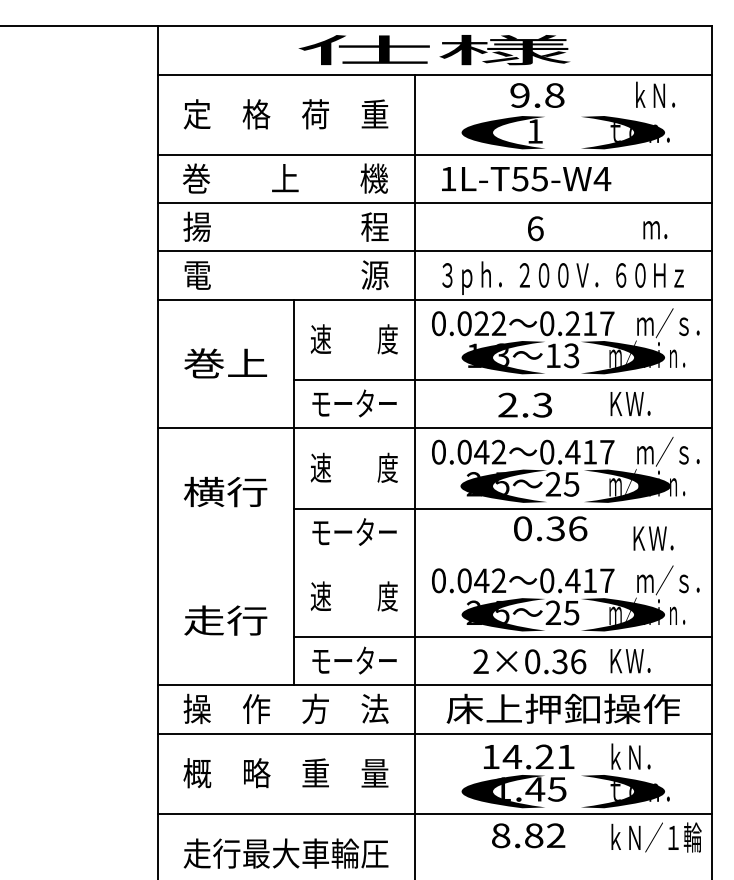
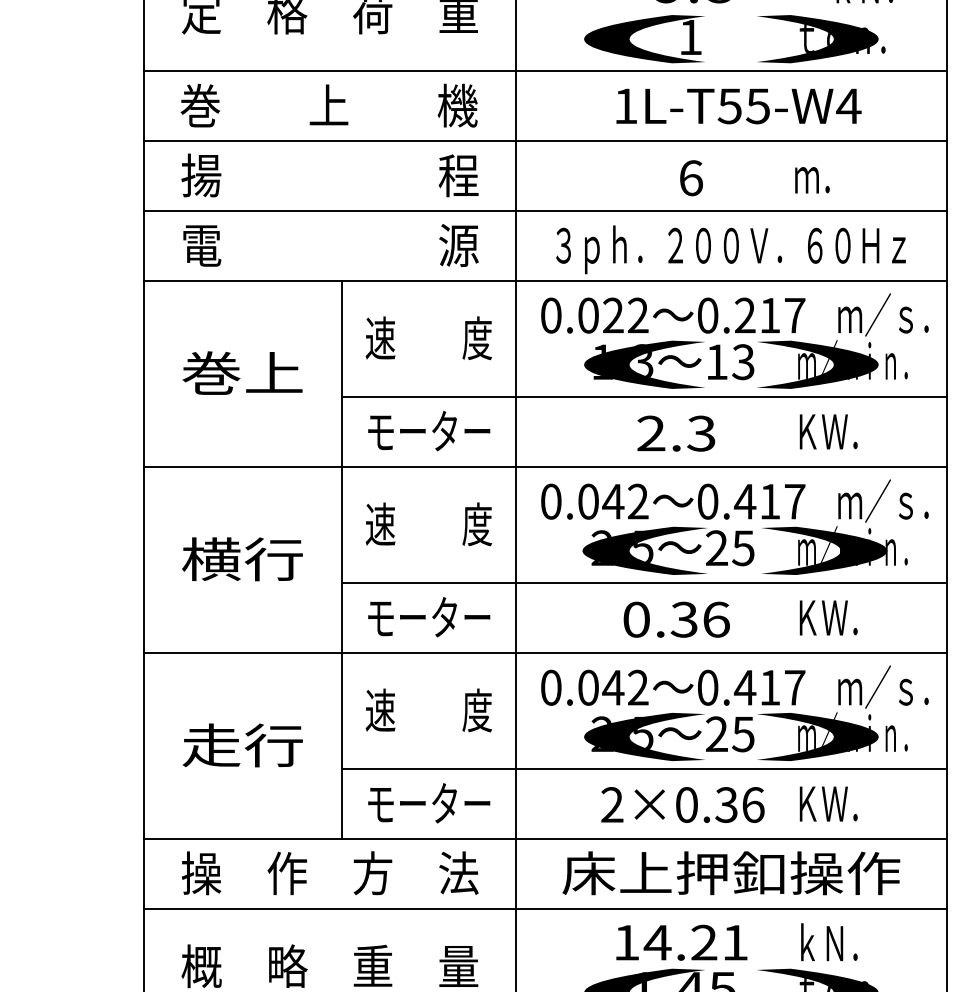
text: (526, 179) -> (738, 106), moved
text: (655, 230) -> (812, 180), moved
text: (550, 528) -> (676, 619), moved
text: (653, 538) -> (828, 617), moved
line: (434, 556) -> (544, 652), added

